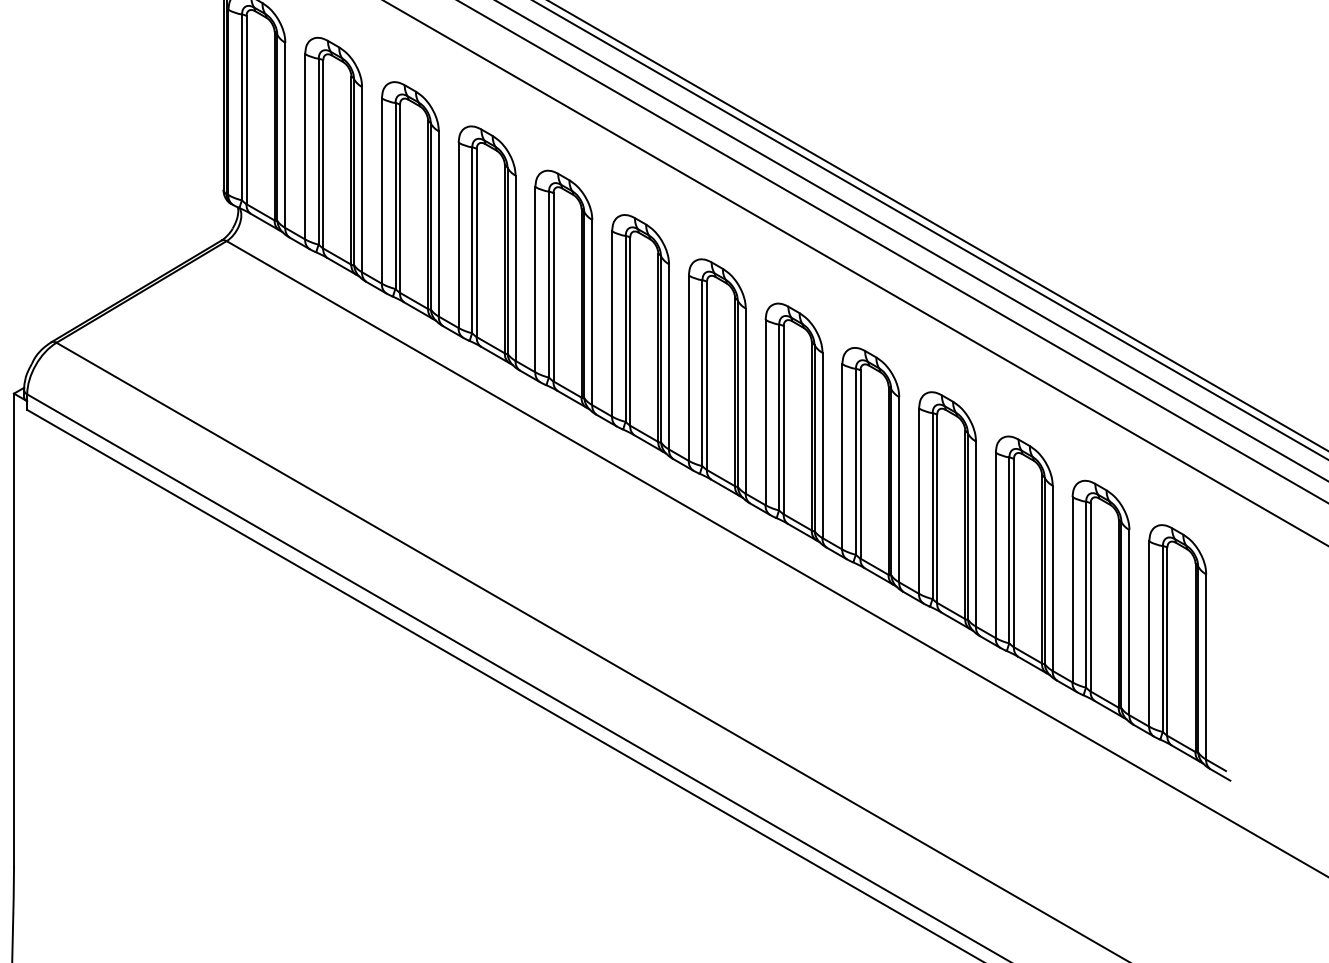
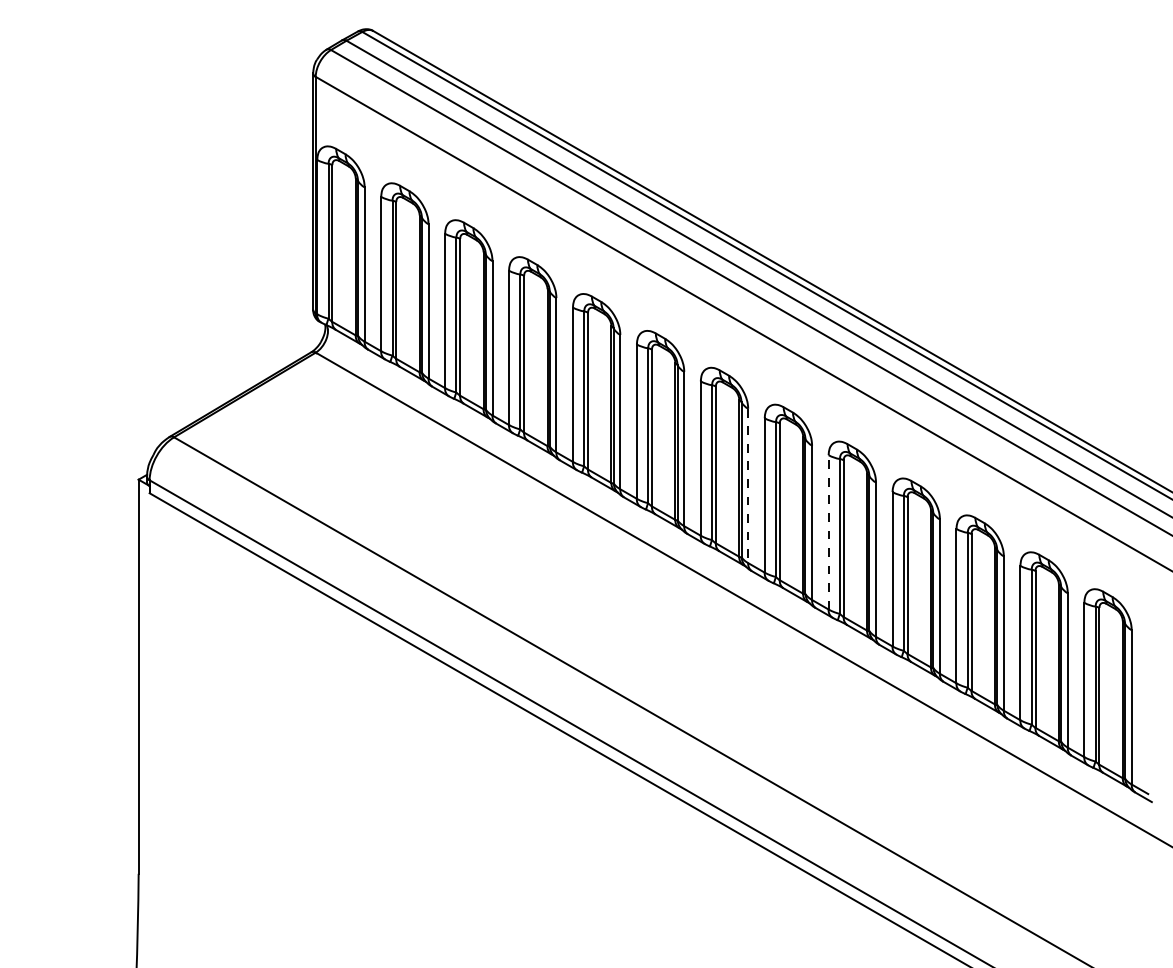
line: (746, 401) -> (748, 486), solid -> dashed
line: (842, 455) -> (828, 531), solid -> dashed

